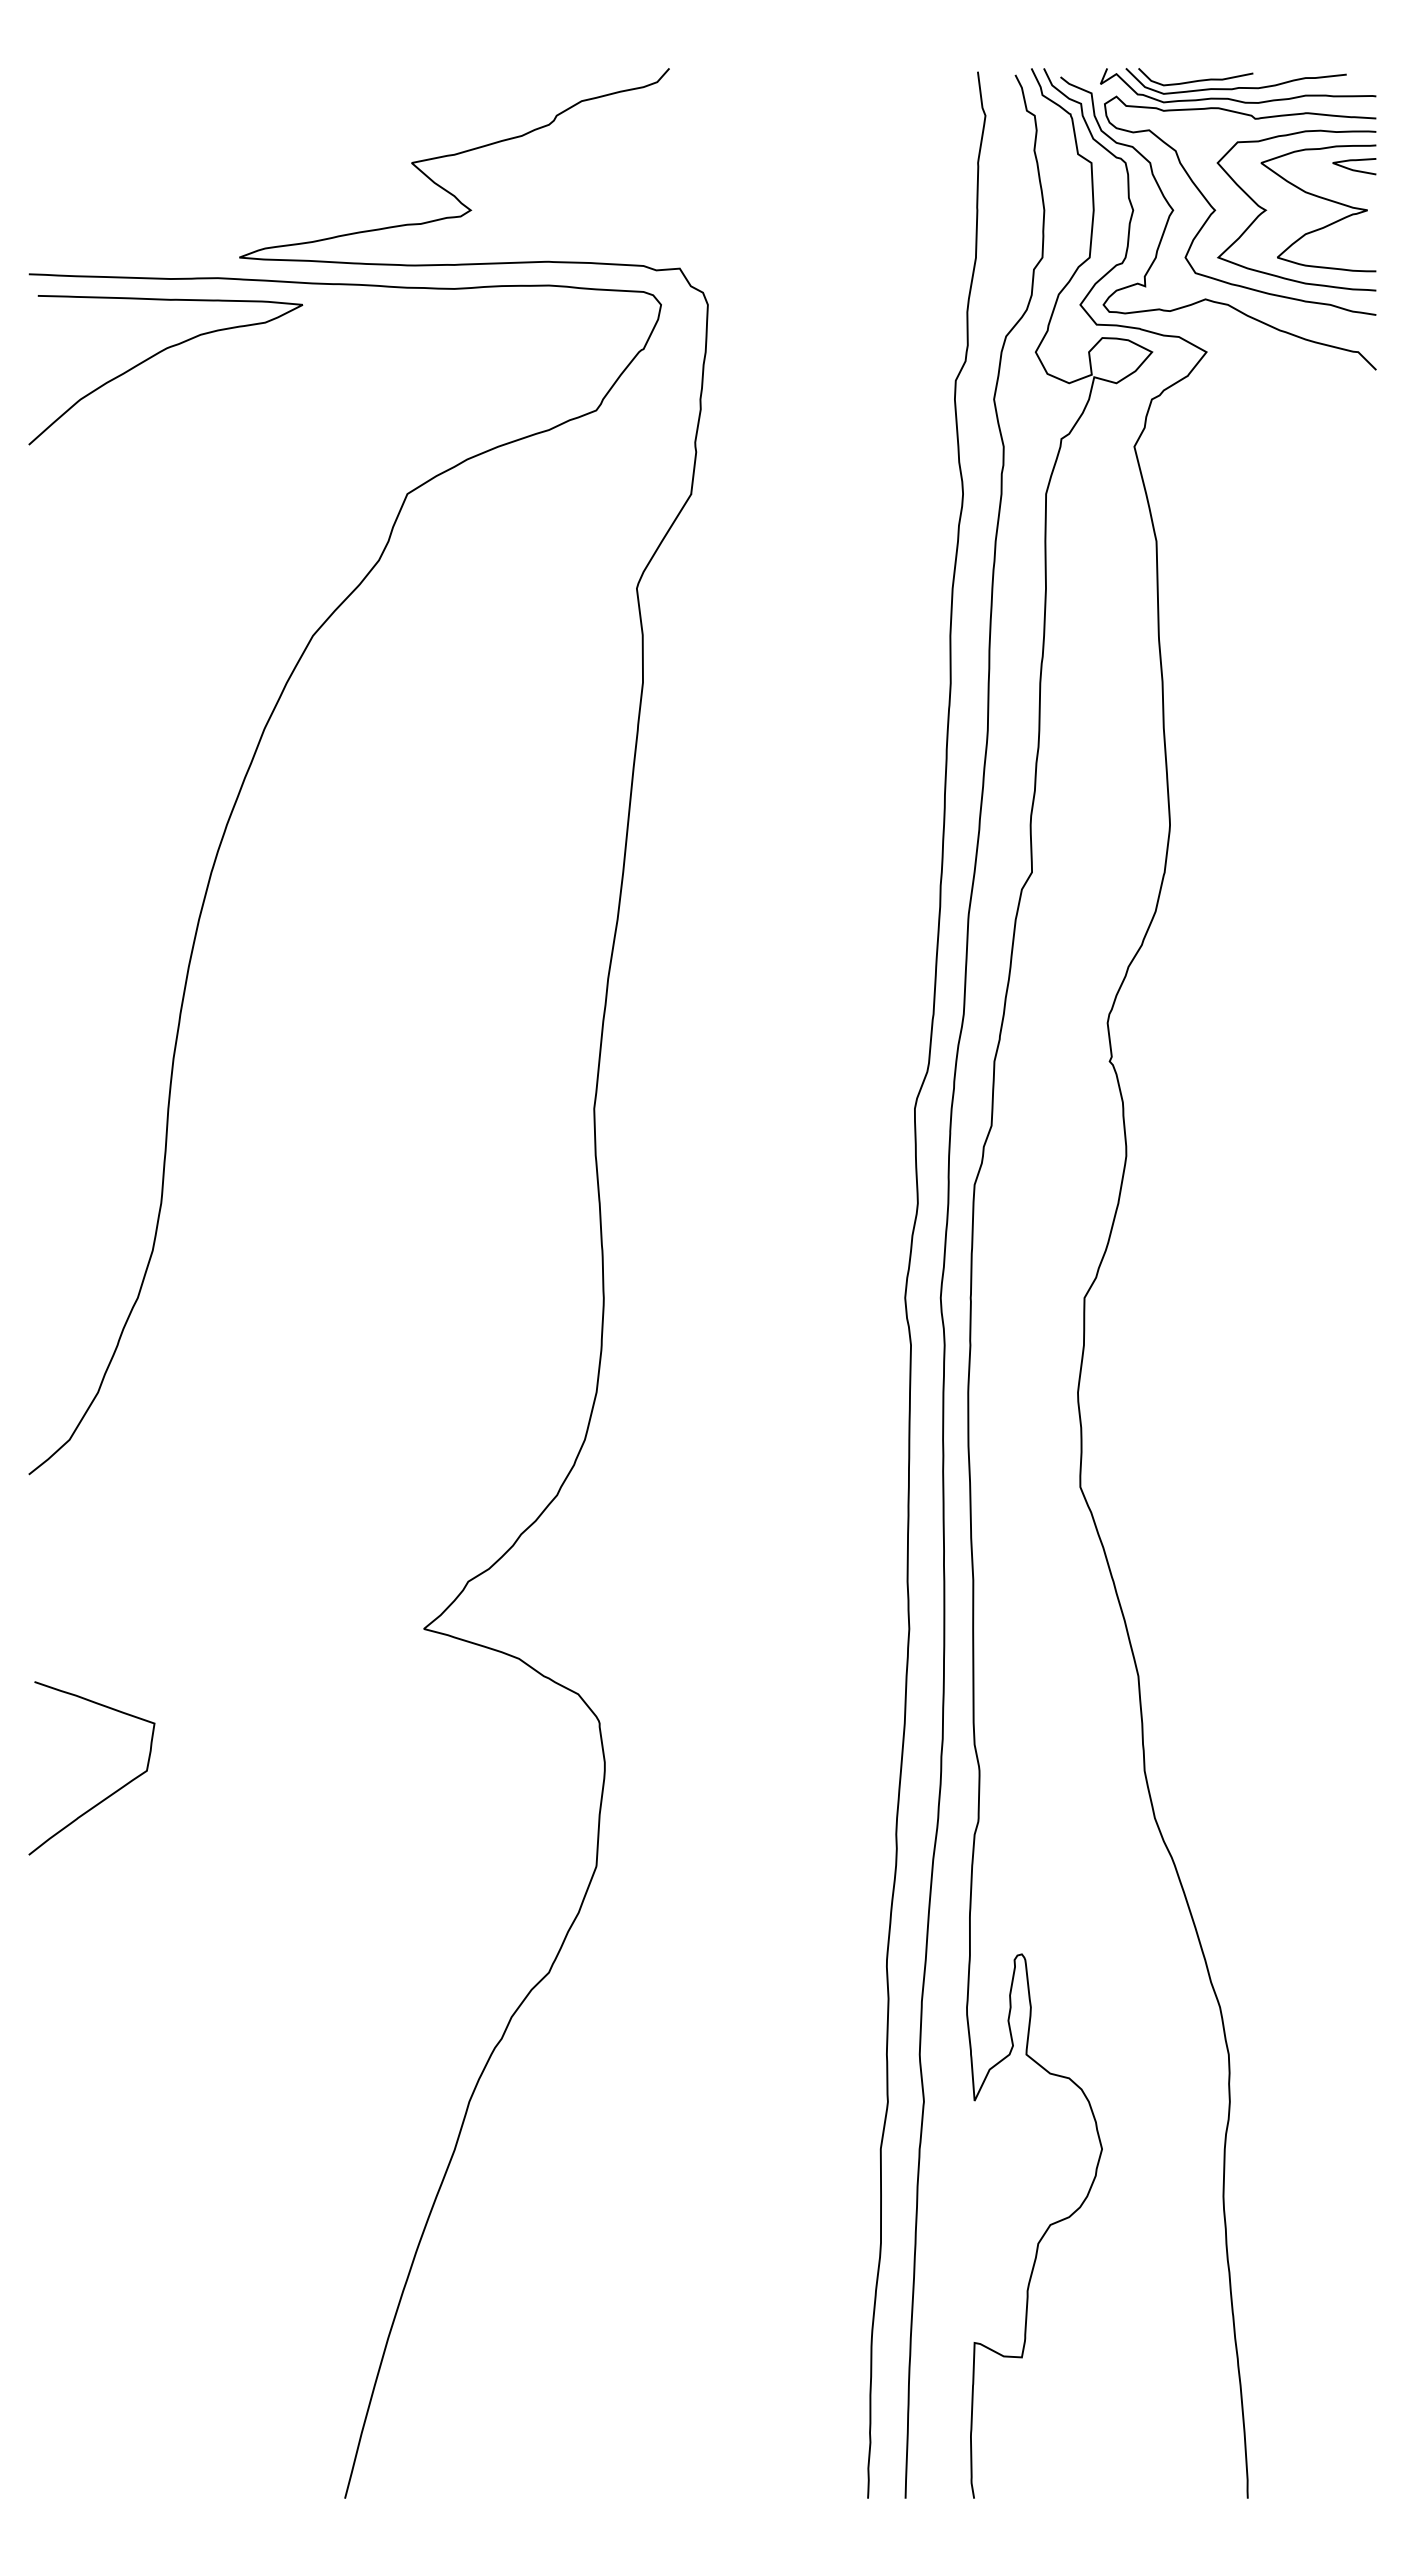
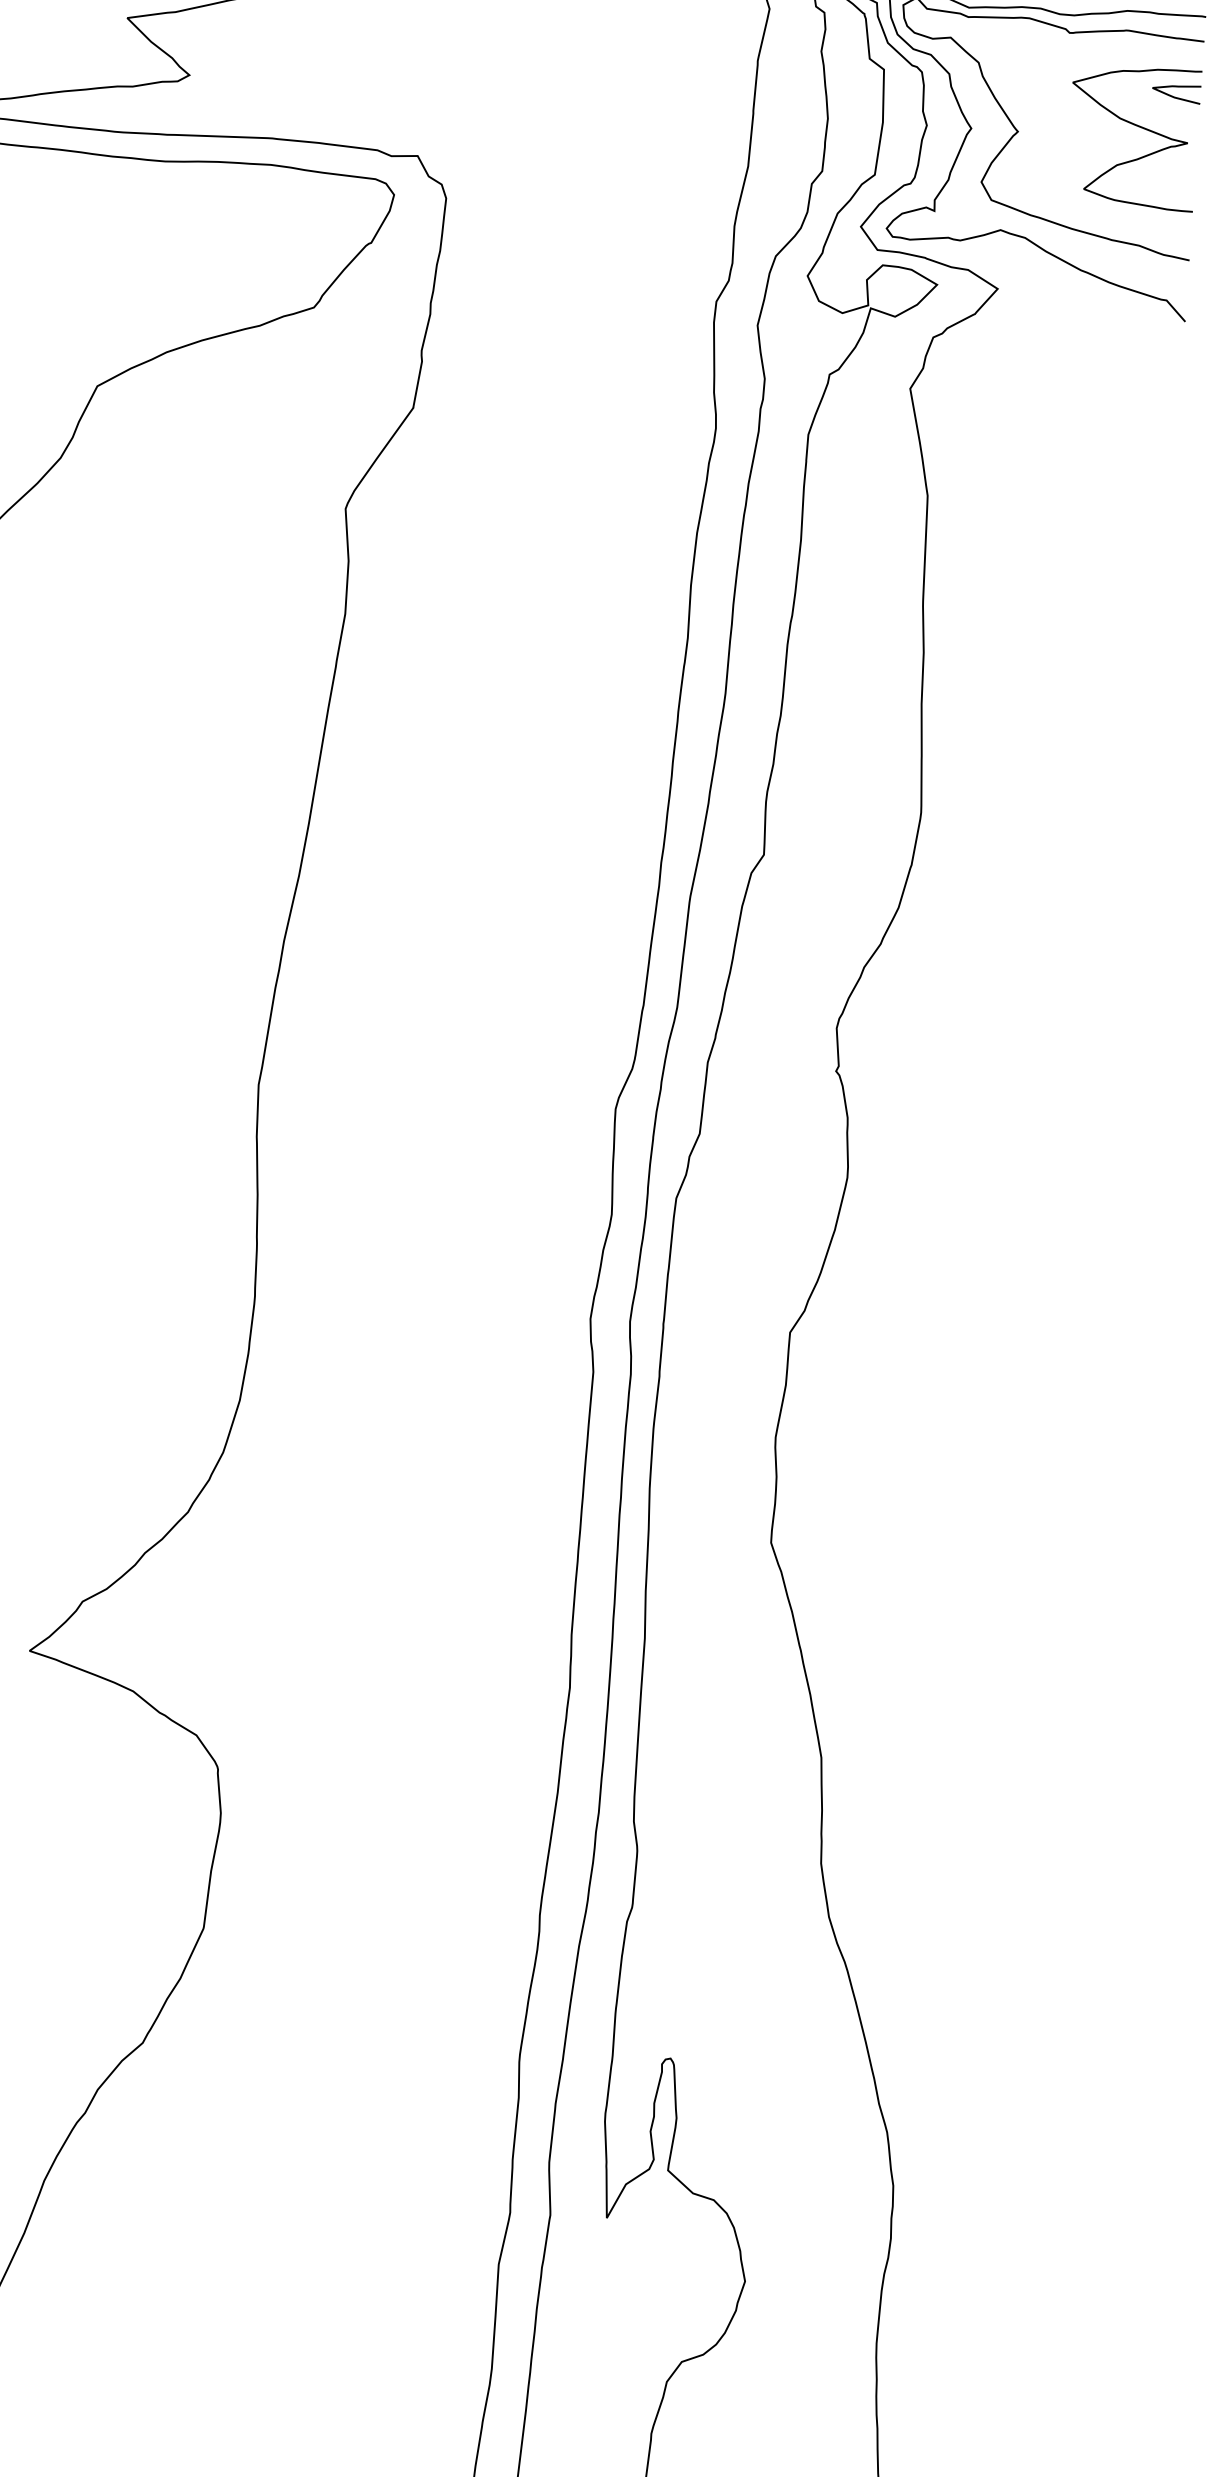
curve: (1267, 210) -> (1076, 135), removed

